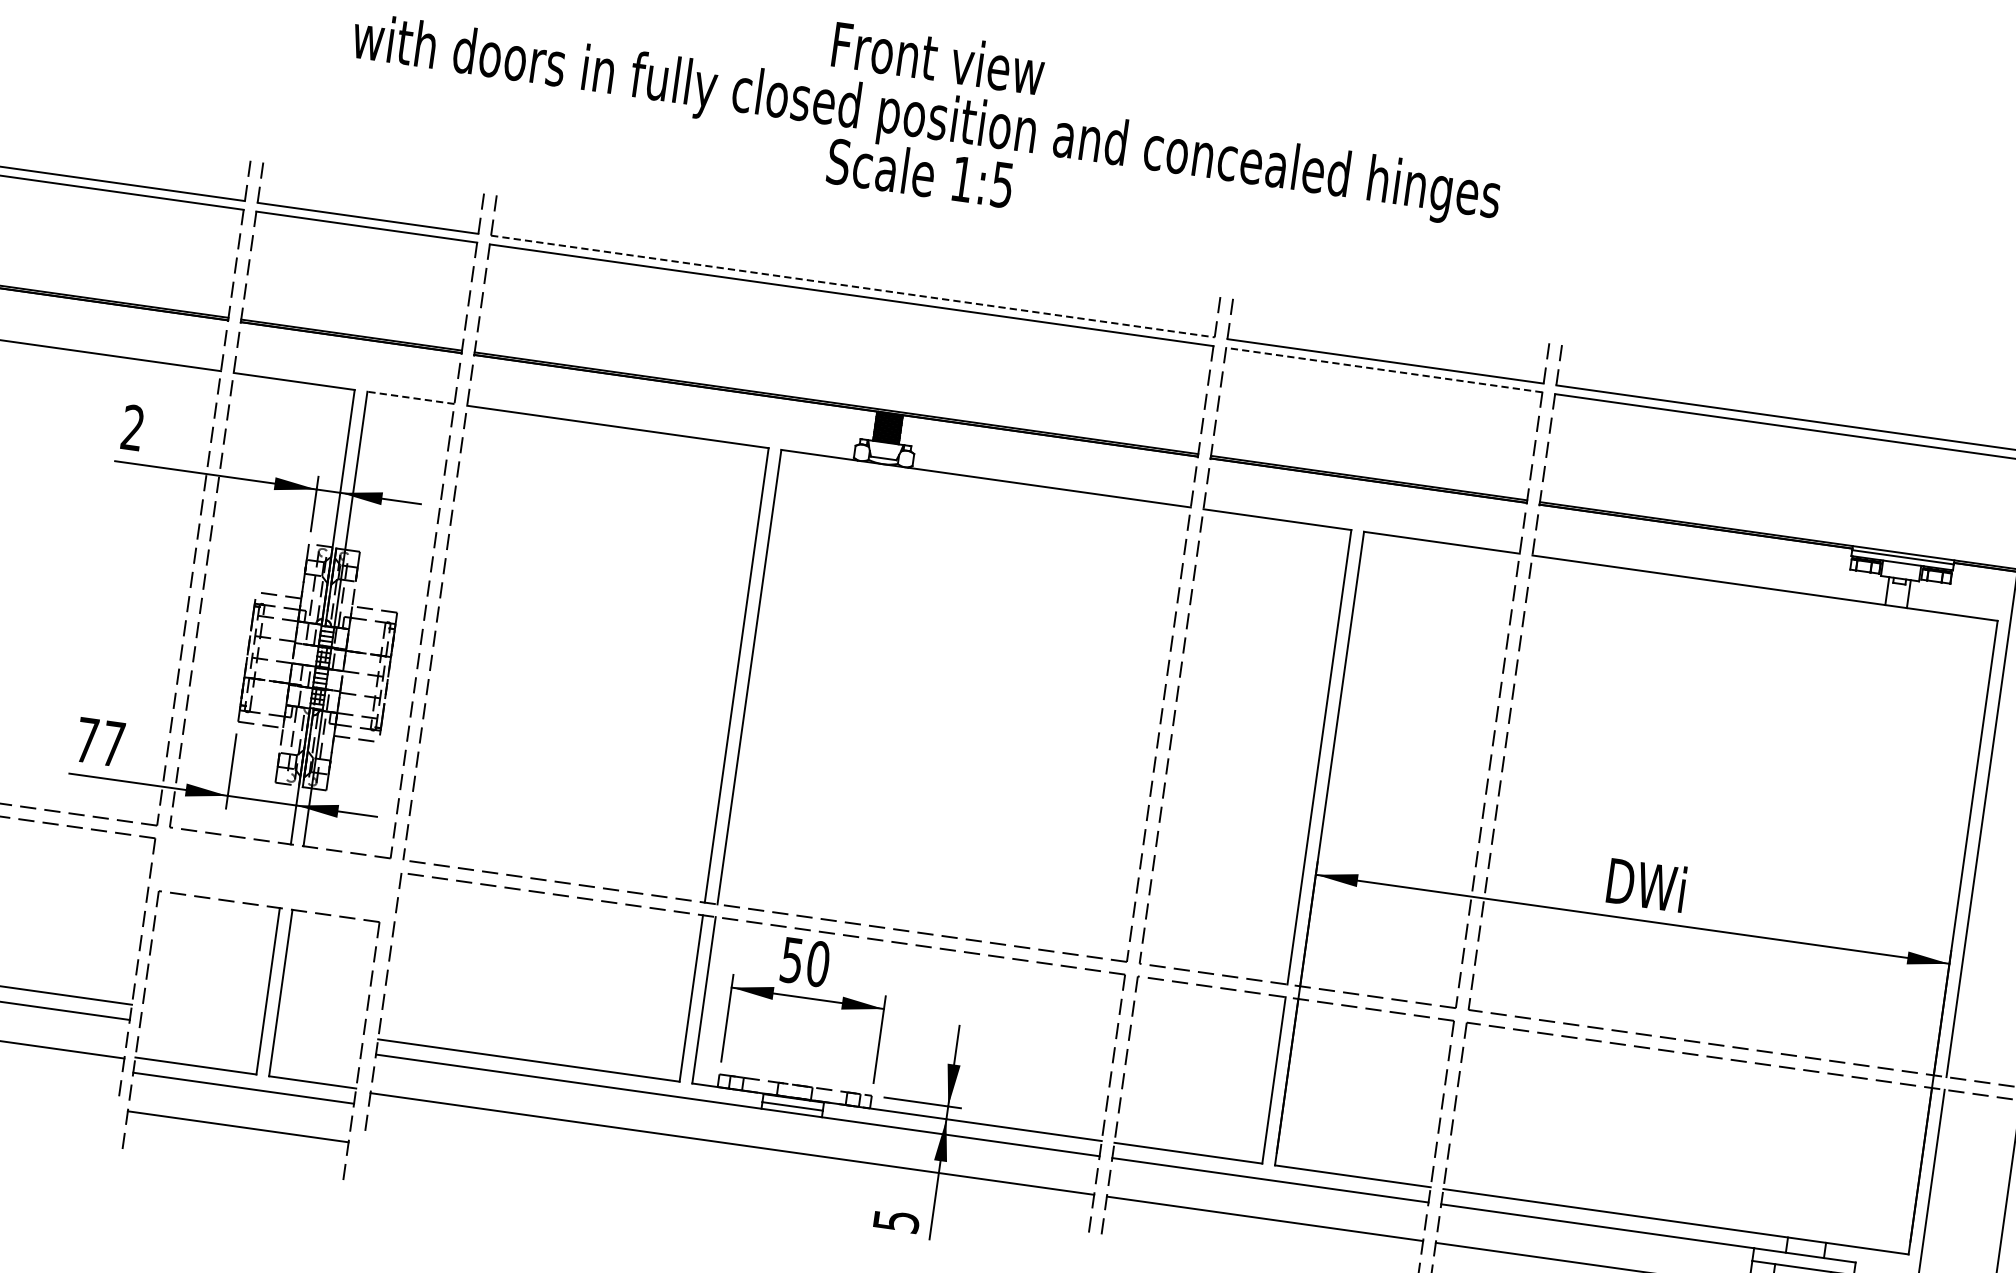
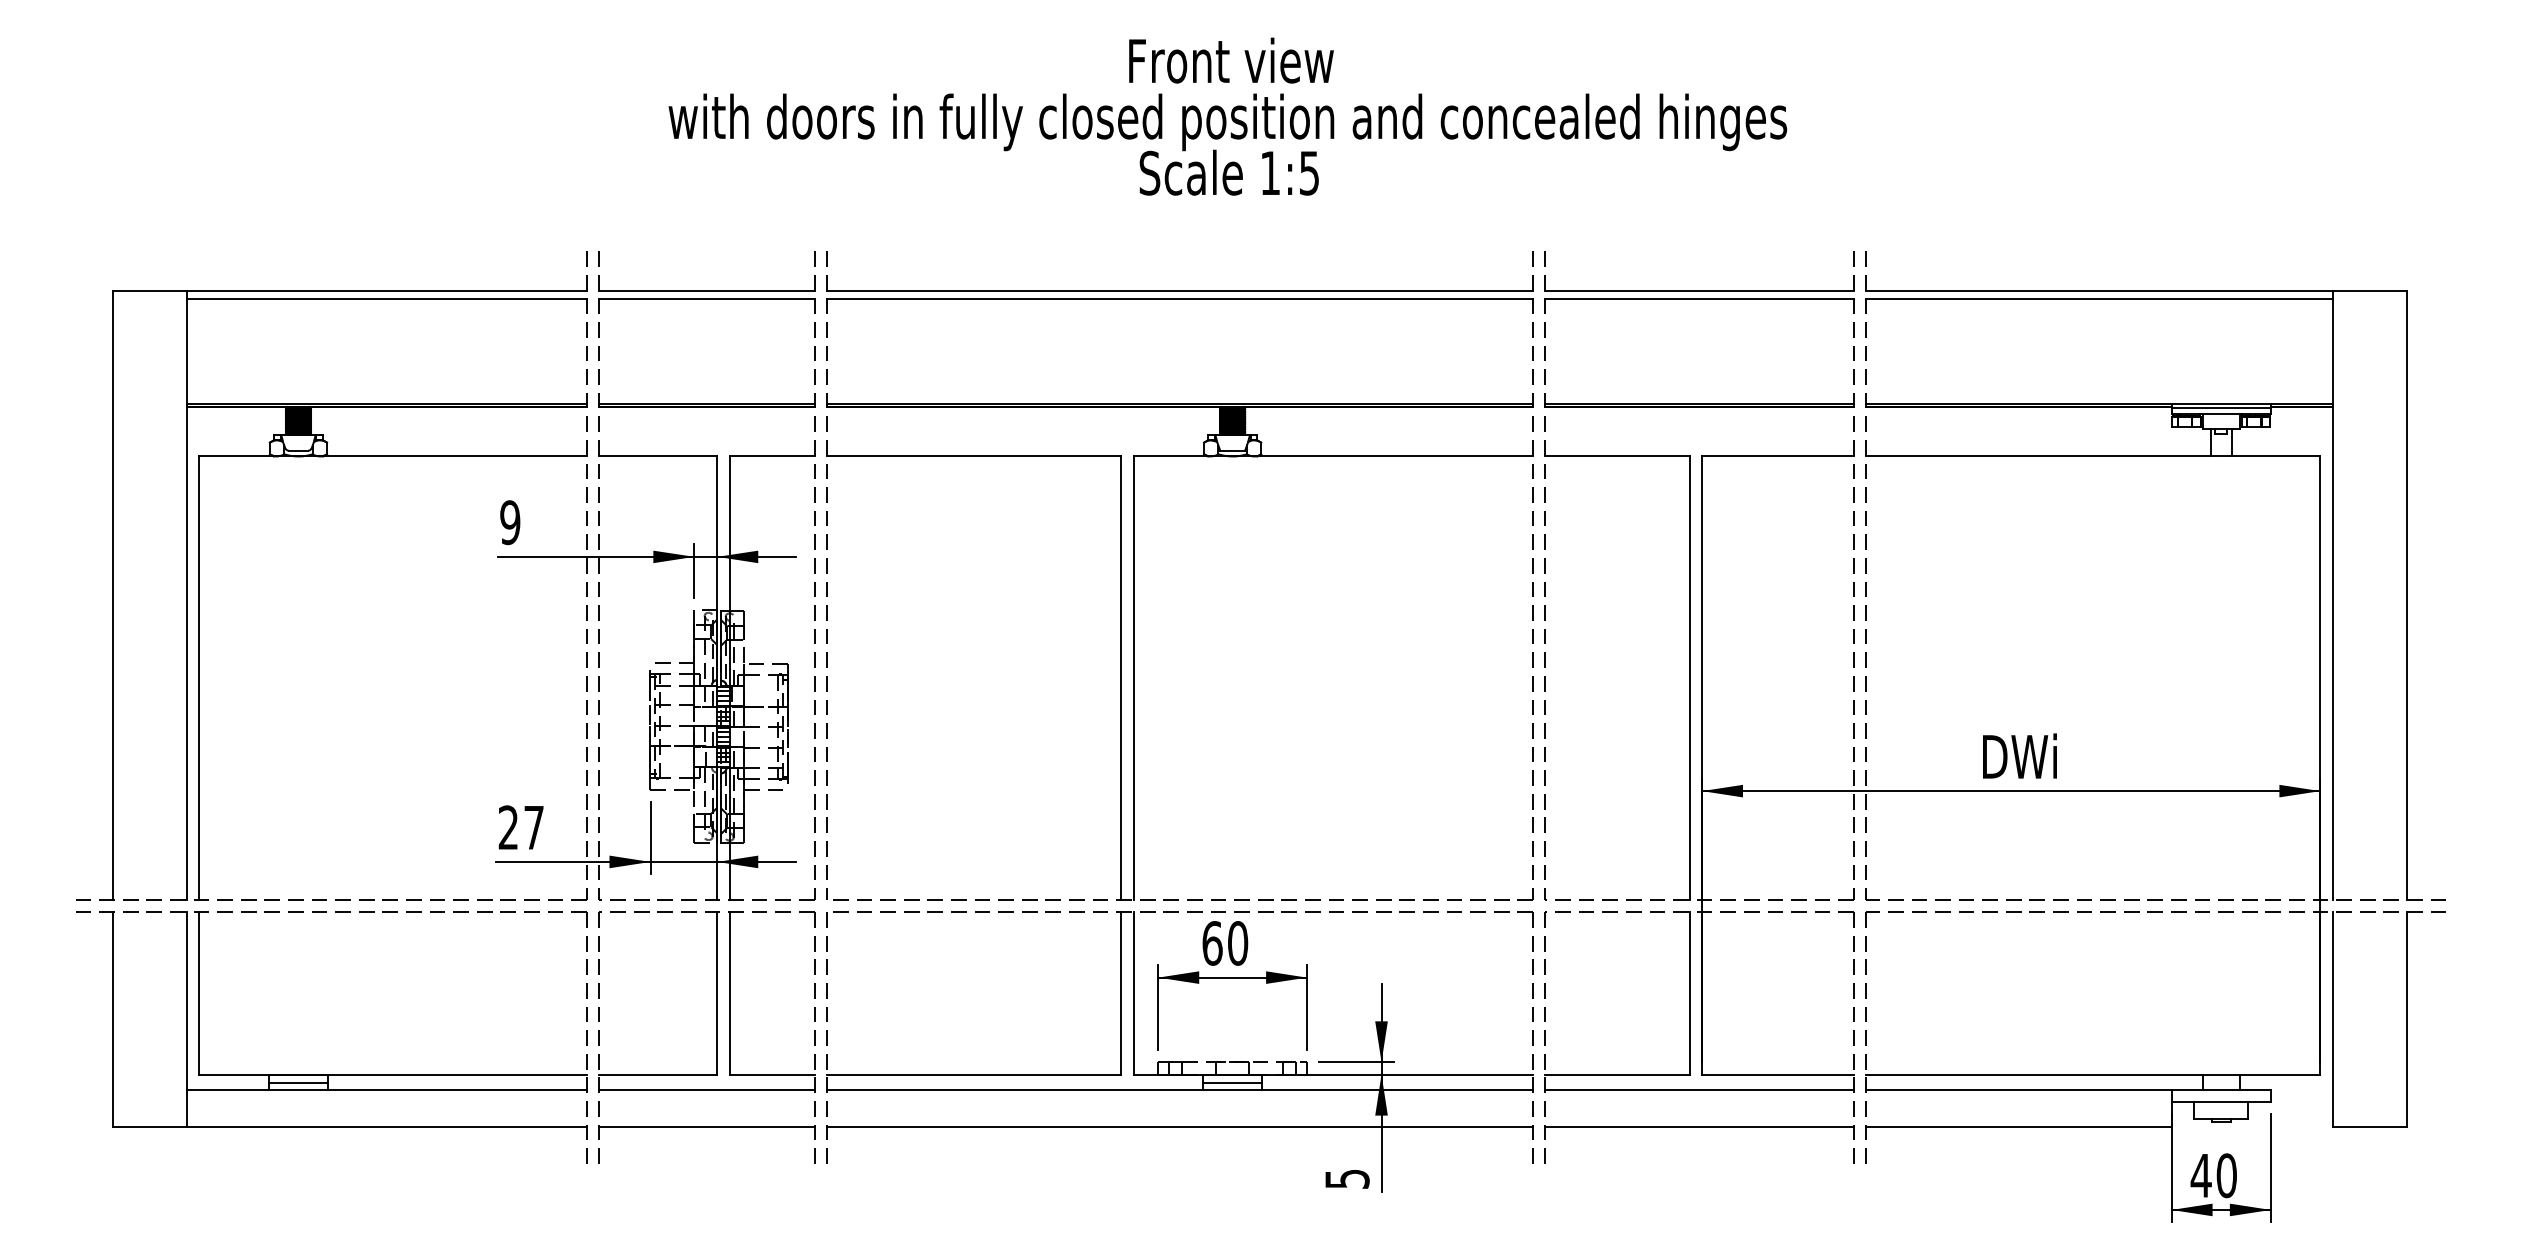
line: (853, 286) -> (1180, 290), dashed -> solid
line: (1383, 370) -> (1699, 299), dashed -> solid
line: (410, 397) -> (771, 456), dashed -> solid
text: (133, 427) -> (510, 522), 2 -> 9
text: (86, 739) -> (507, 827), 77 -> 27
text: (792, 960) -> (1212, 943), 50 -> 60
part: (260, 1036) -> (716, 1037), moved

